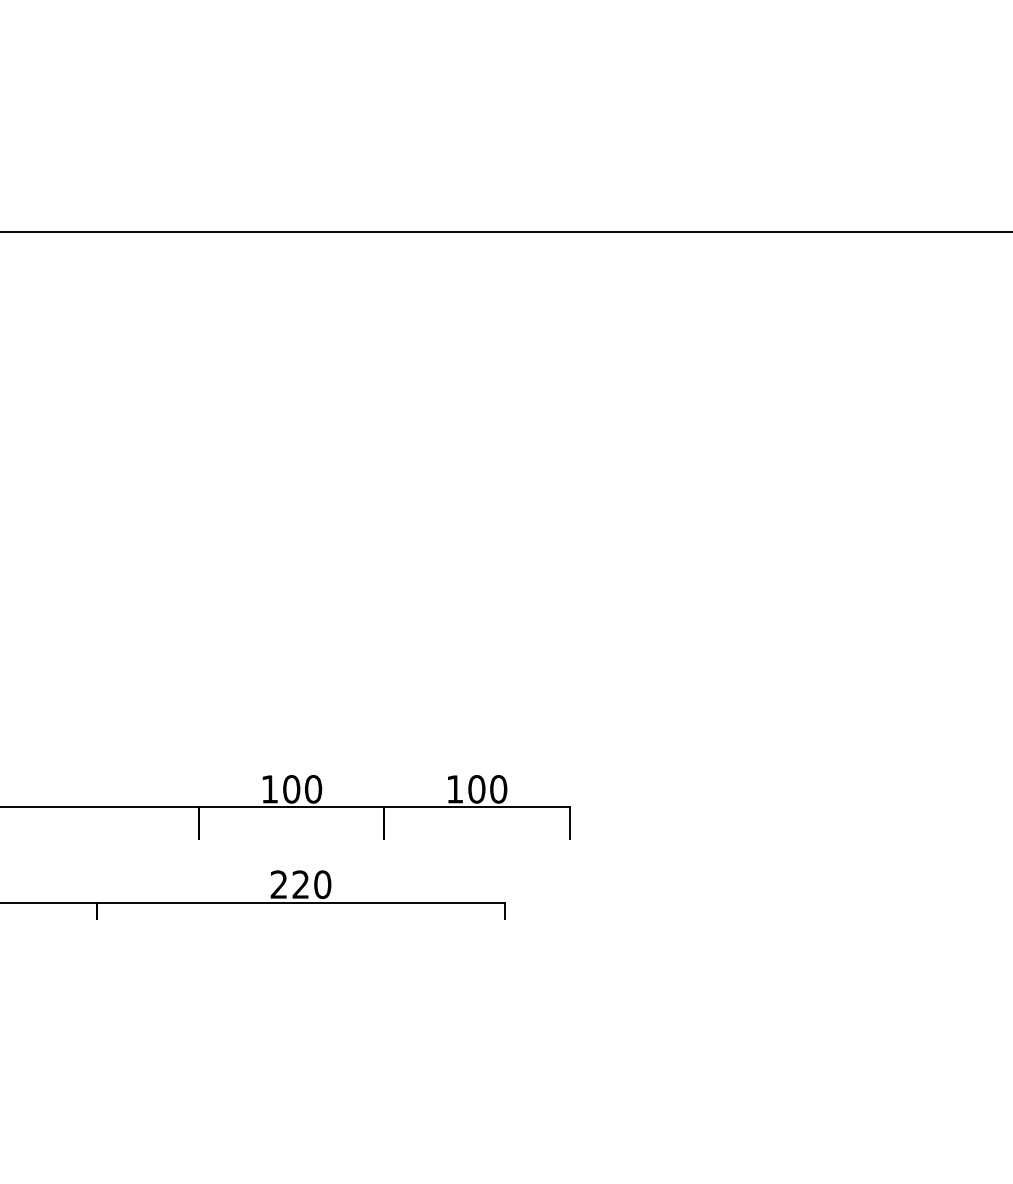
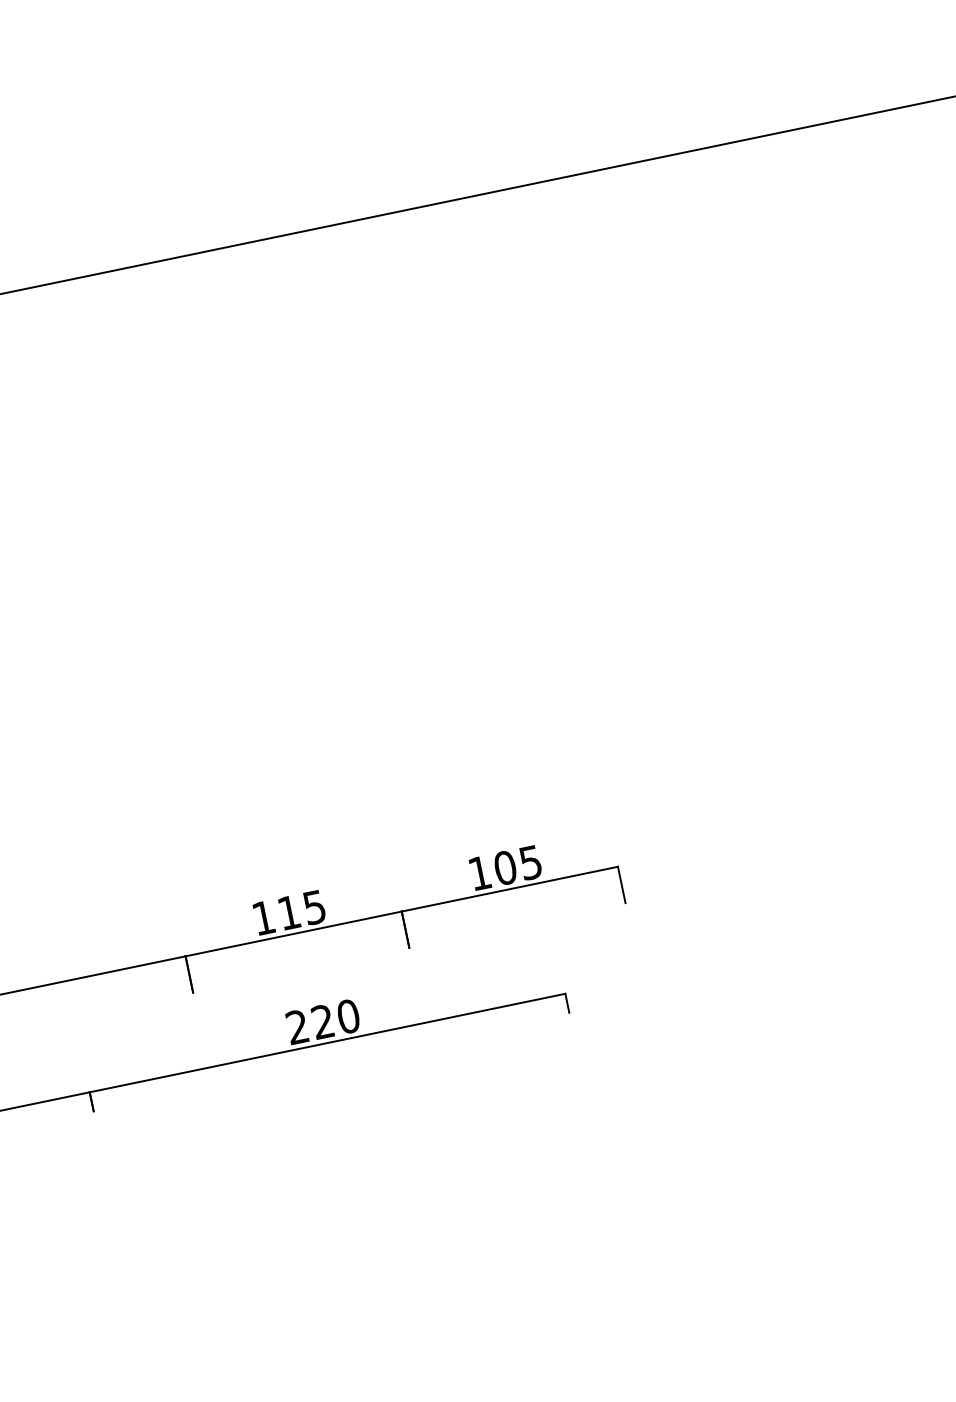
text: (302, 789) -> (301, 910), 100 -> 115
text: (498, 789) -> (530, 862), 100 -> 105

